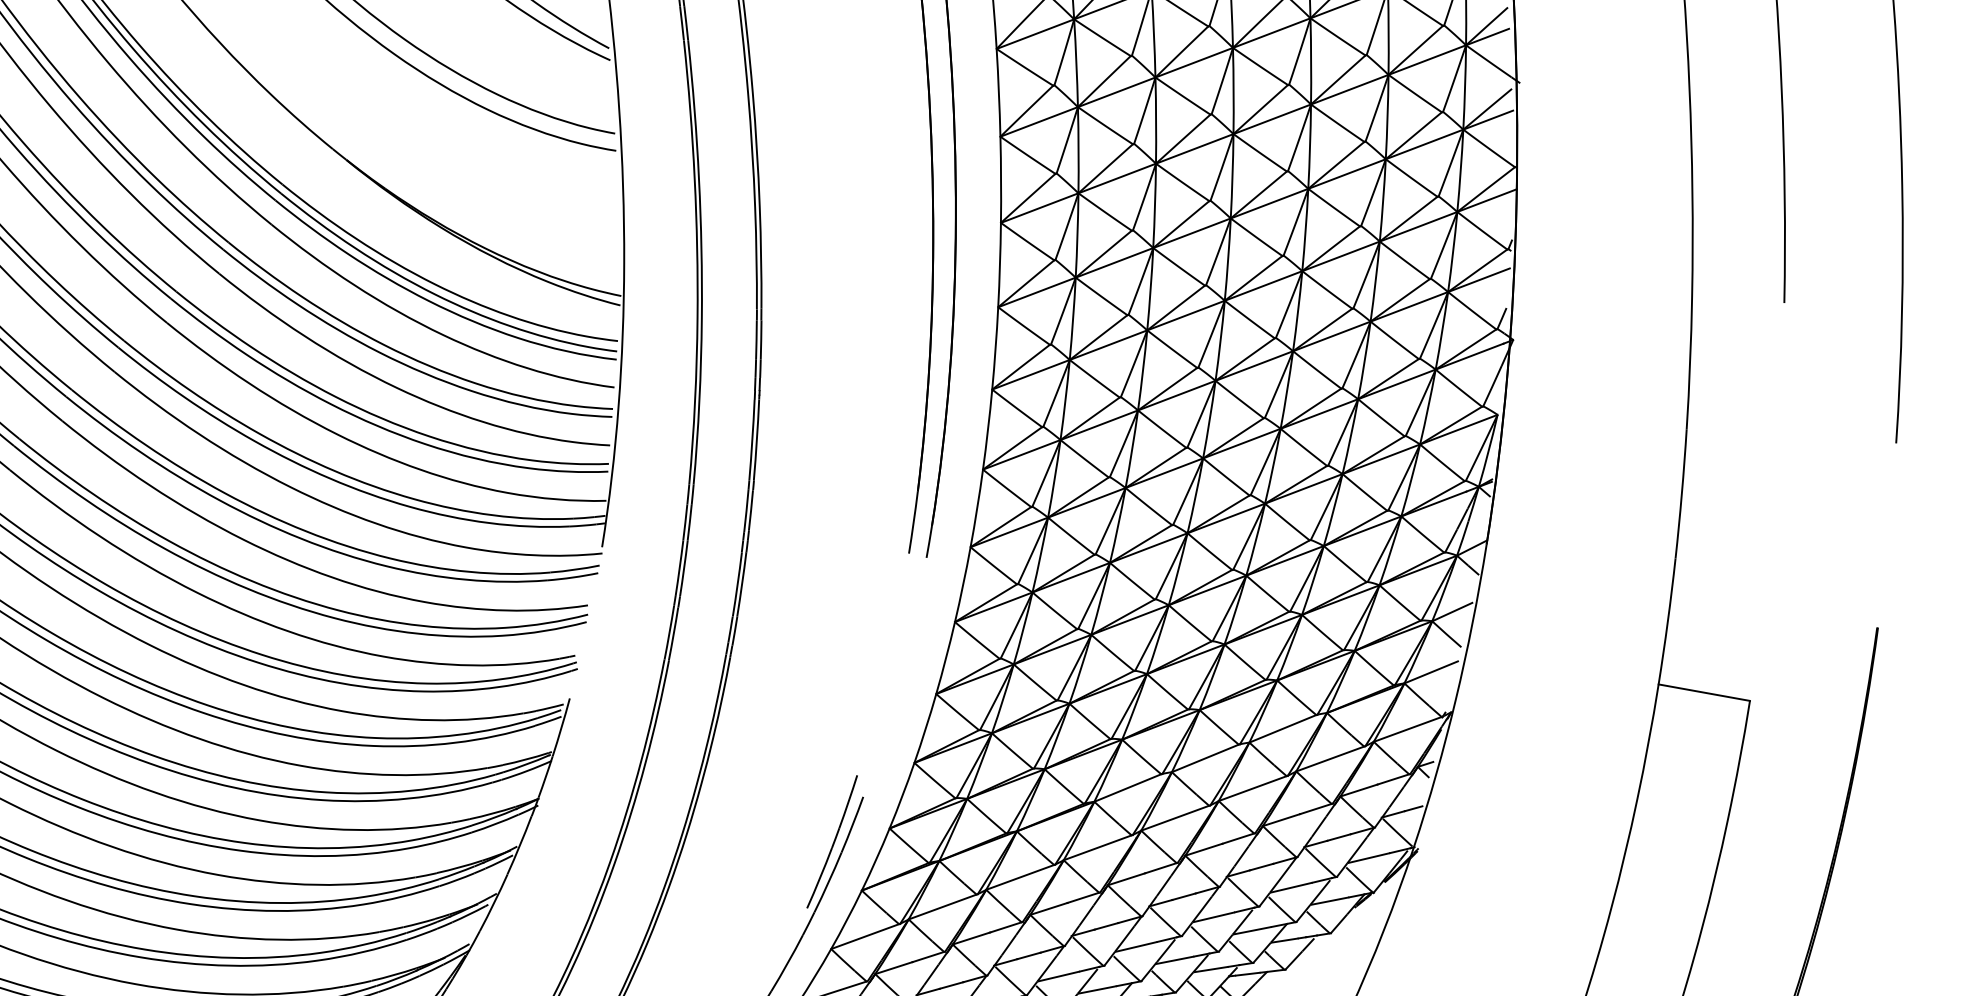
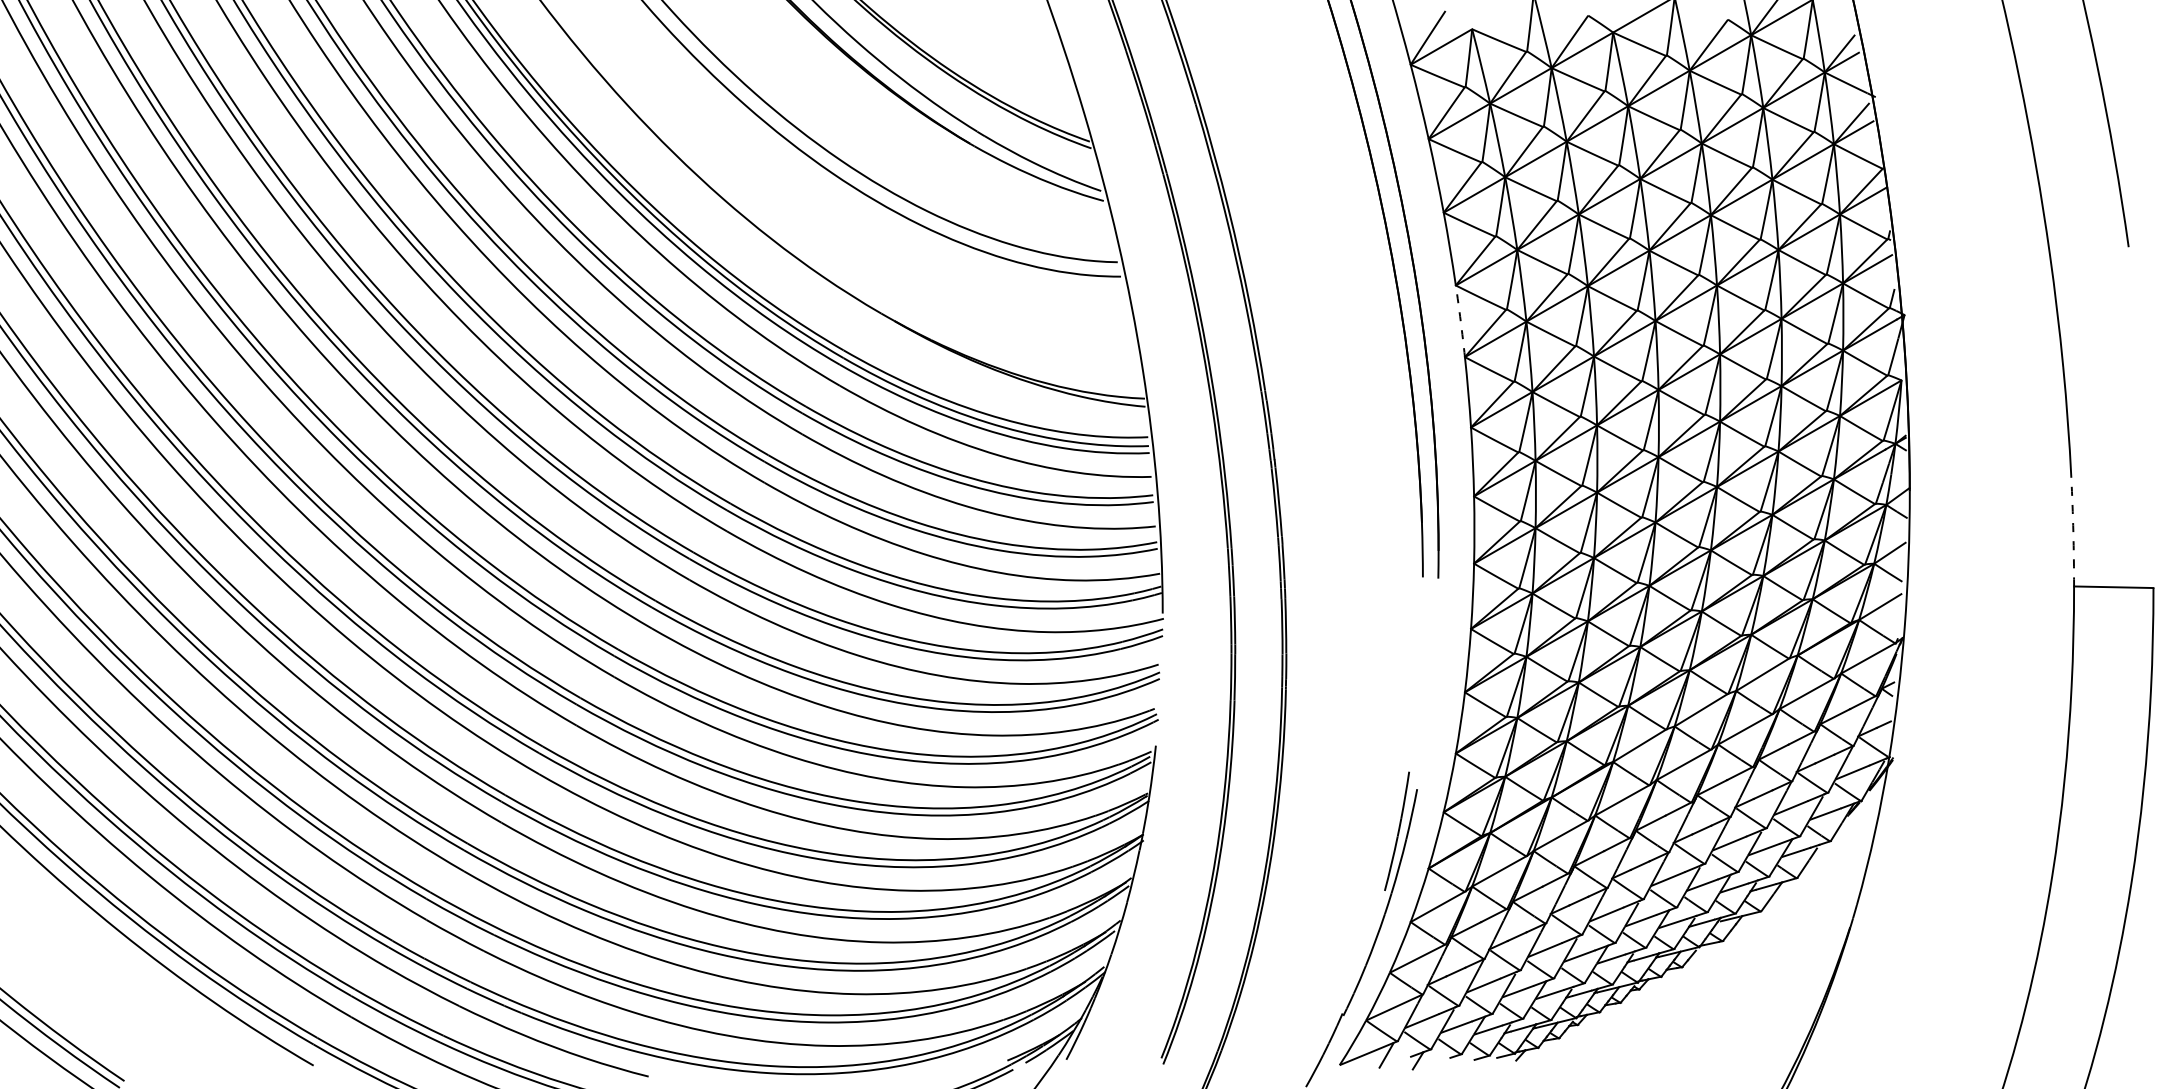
arc: (999, 265) -> (1460, 321), solid -> dashed
arc: (1667, 622) -> (2073, 532), solid -> dashed

